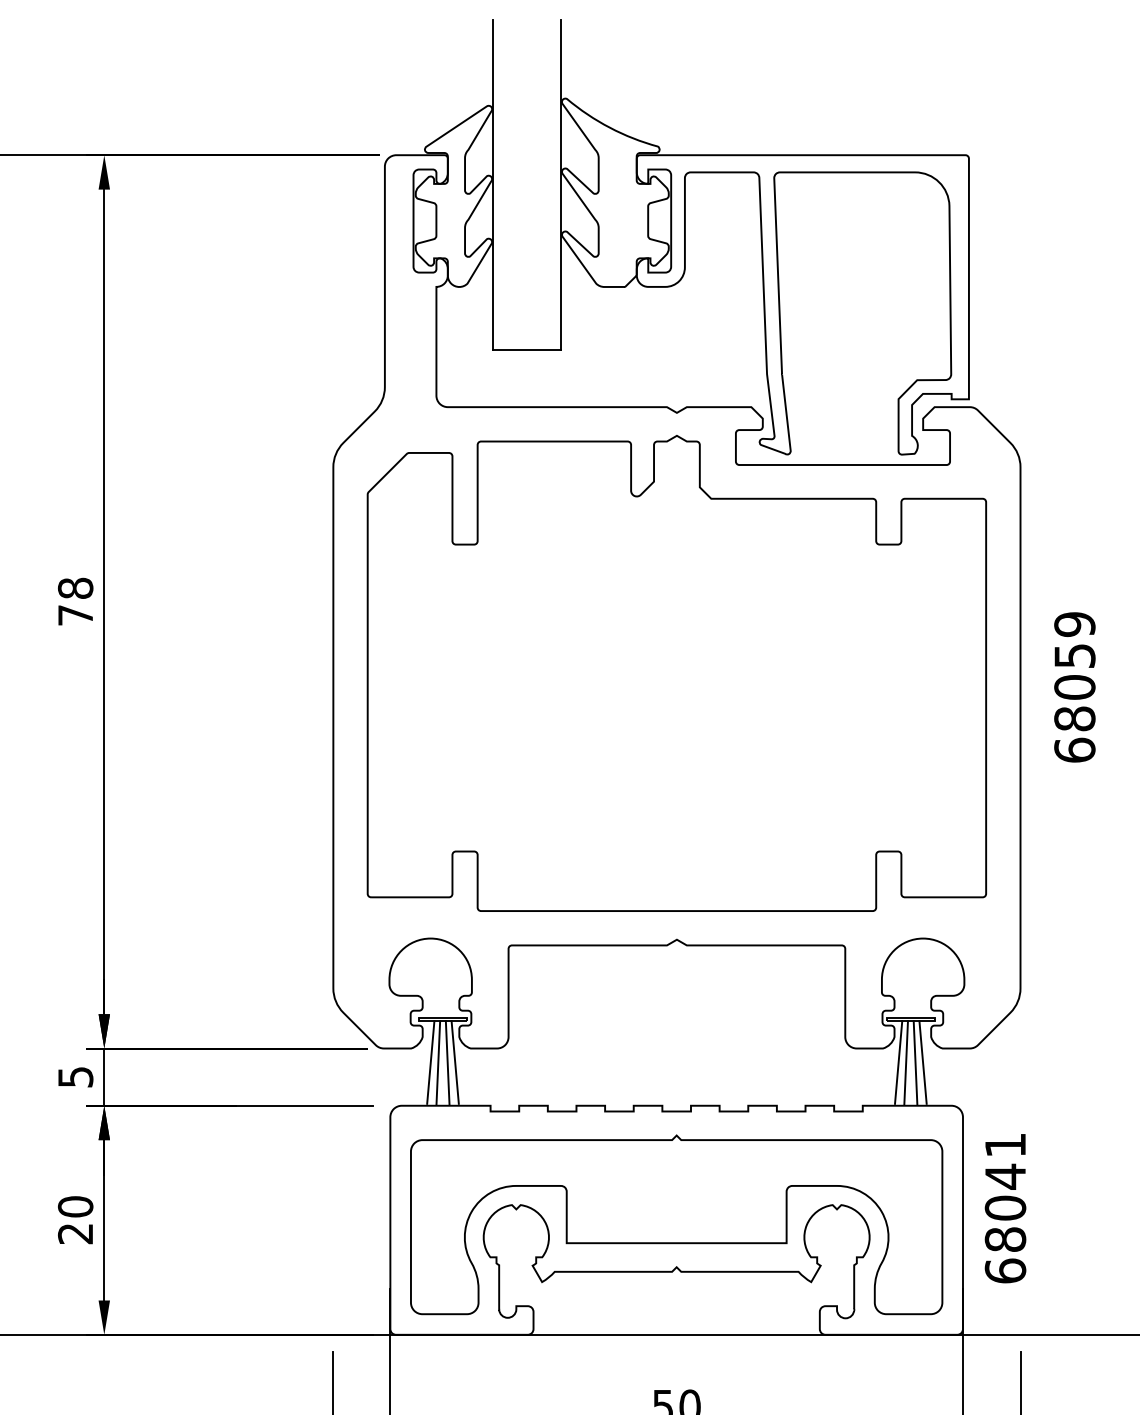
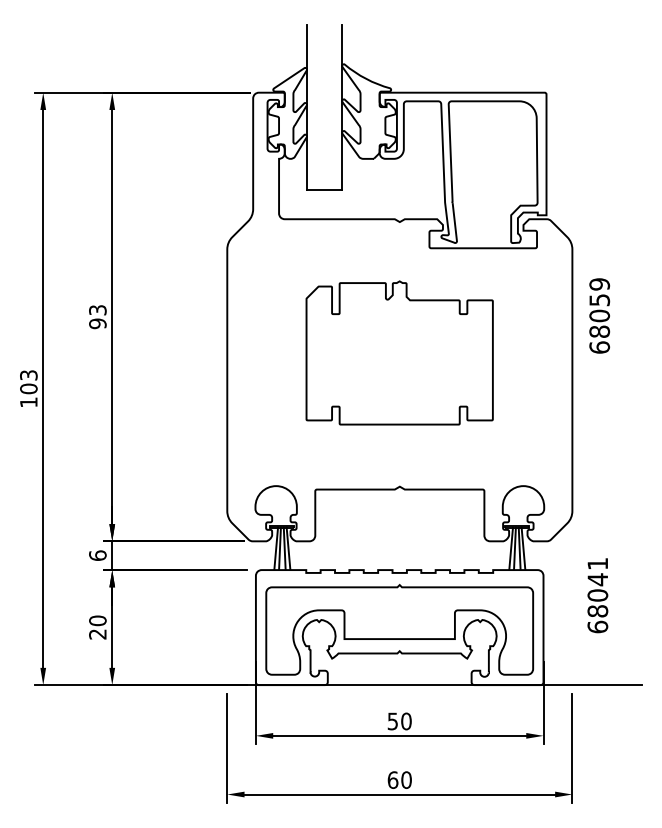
text: (74, 602) -> (97, 317), 78 -> 93
part: (676, 672) -> (399, 352), size x0.6
text: (1074, 686) -> (599, 315), moved
text: (74, 1076) -> (97, 555), 5 -> 6
text: (1004, 1208) -> (597, 595), moved

